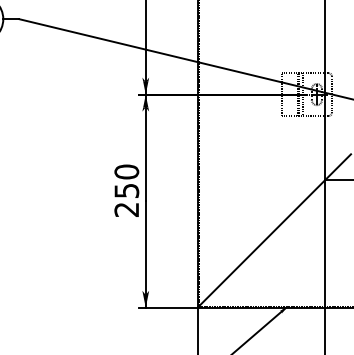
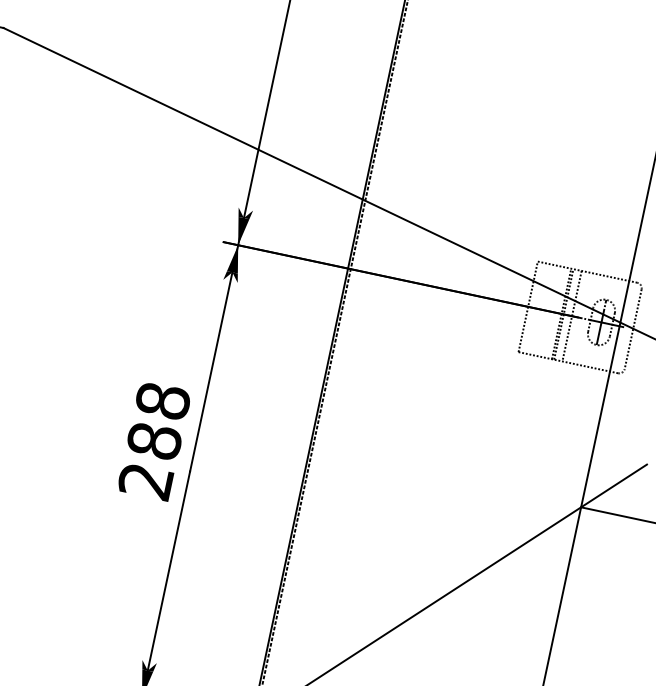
text: (126, 181) -> (158, 421), 250 -> 288

